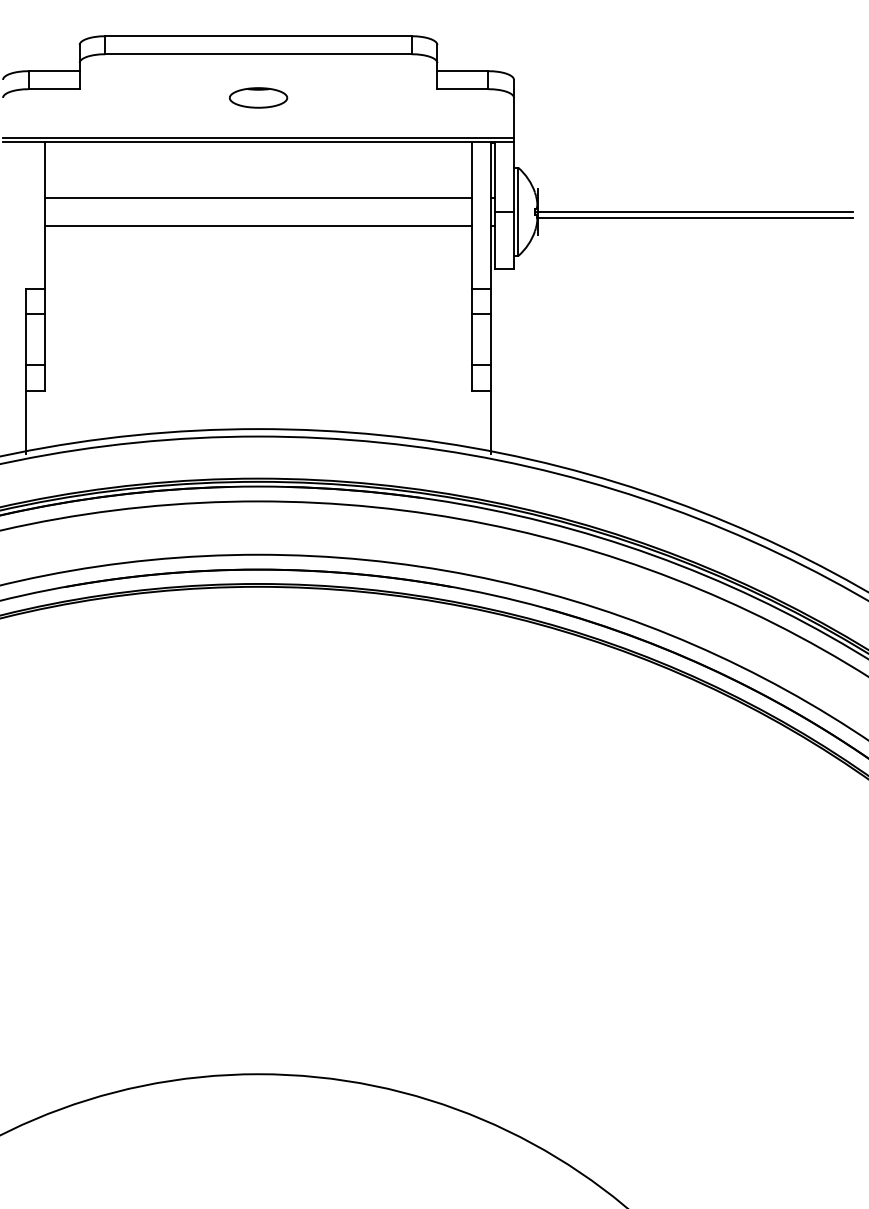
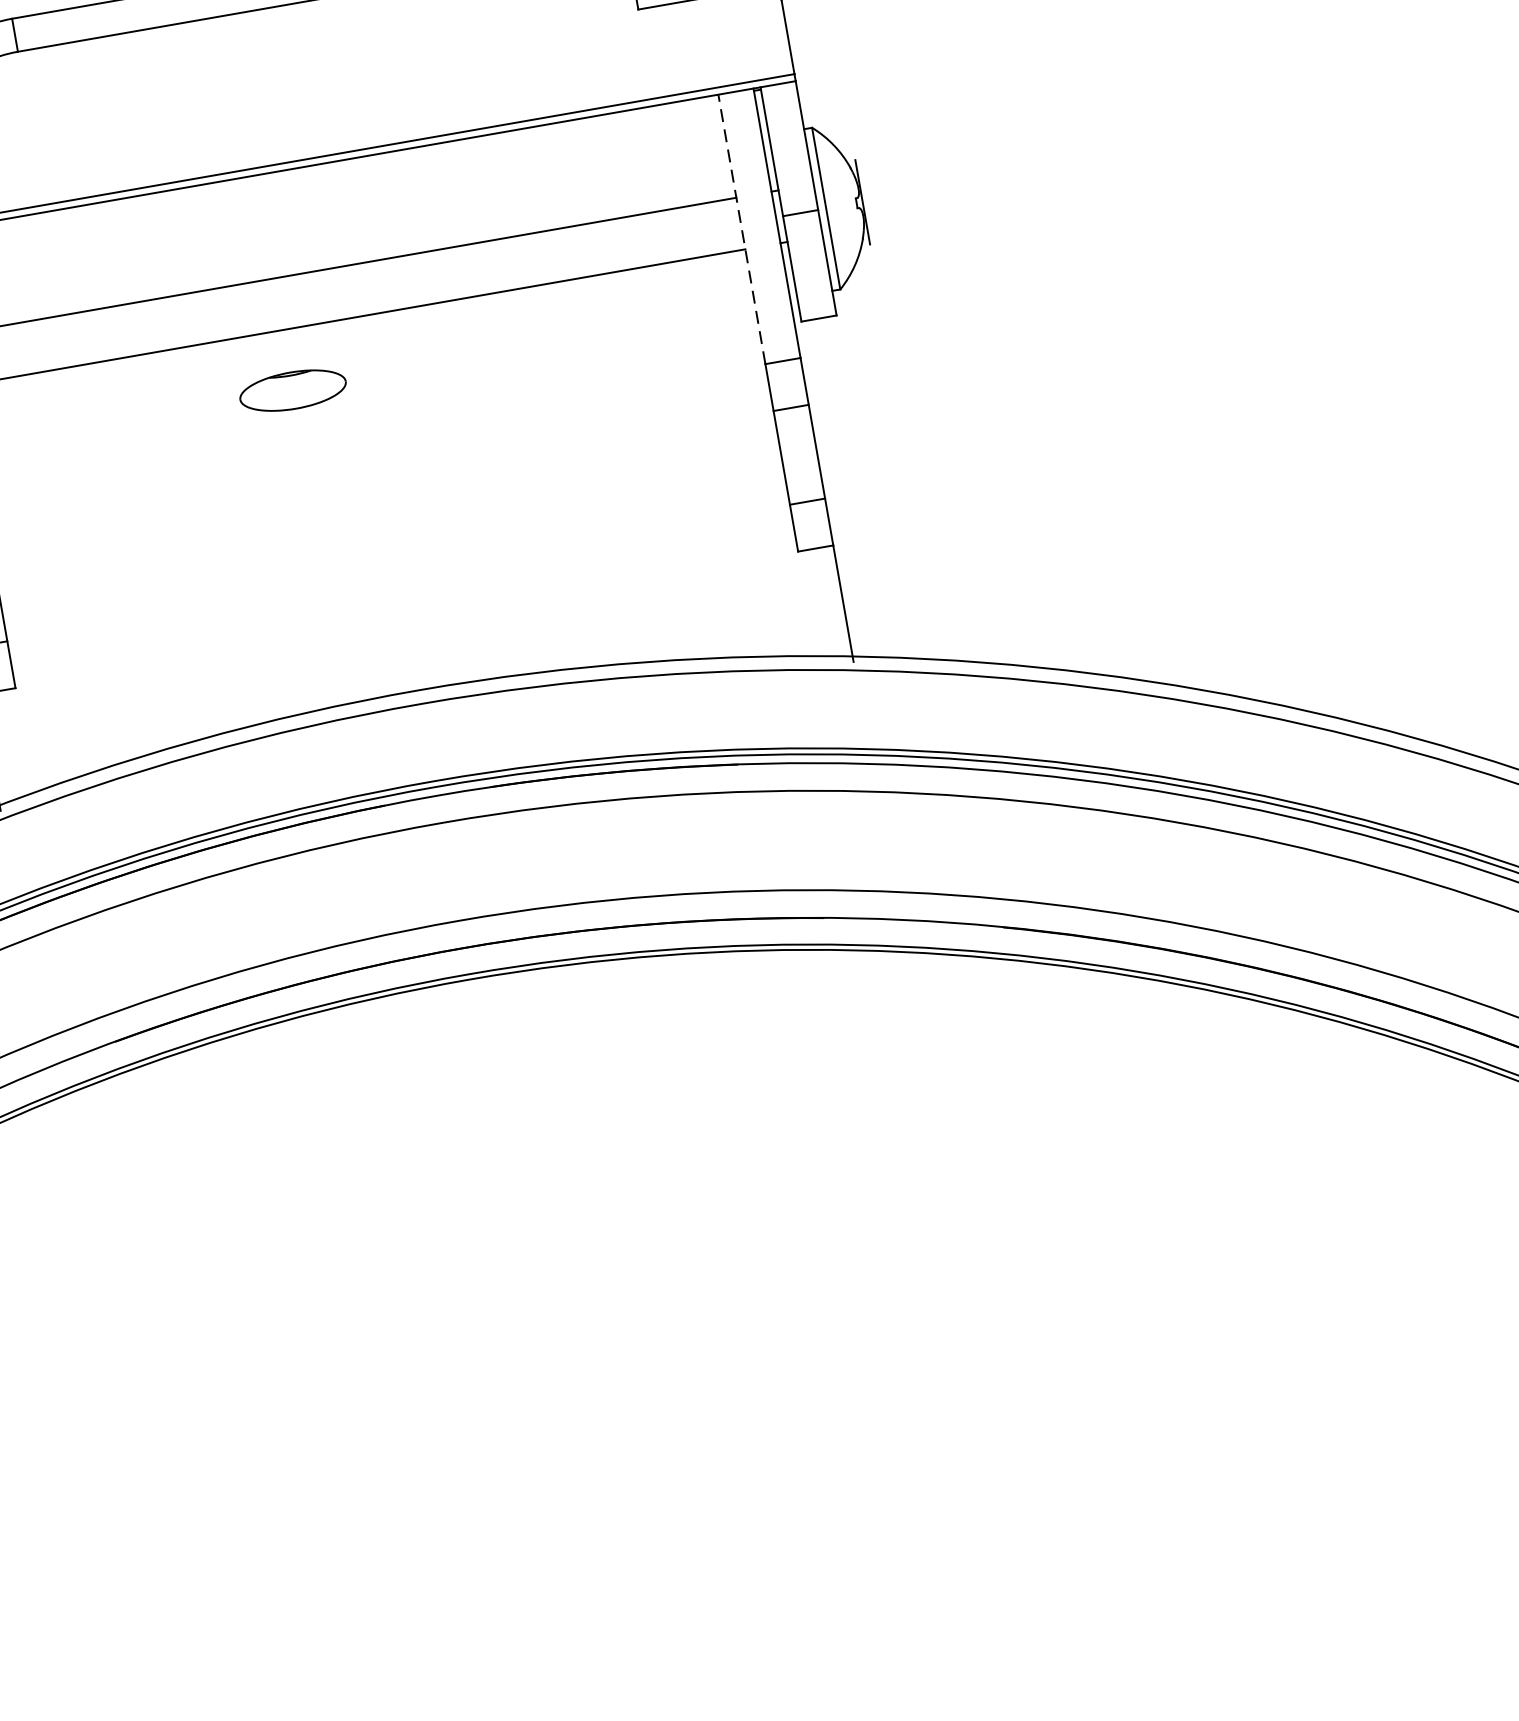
part: (258, 97) -> (292, 389), moved
line: (693, 211) -> (1147, 151), removed
line: (471, 214) -> (741, 228), solid -> dashed
line: (694, 218) -> (1151, 164), removed

